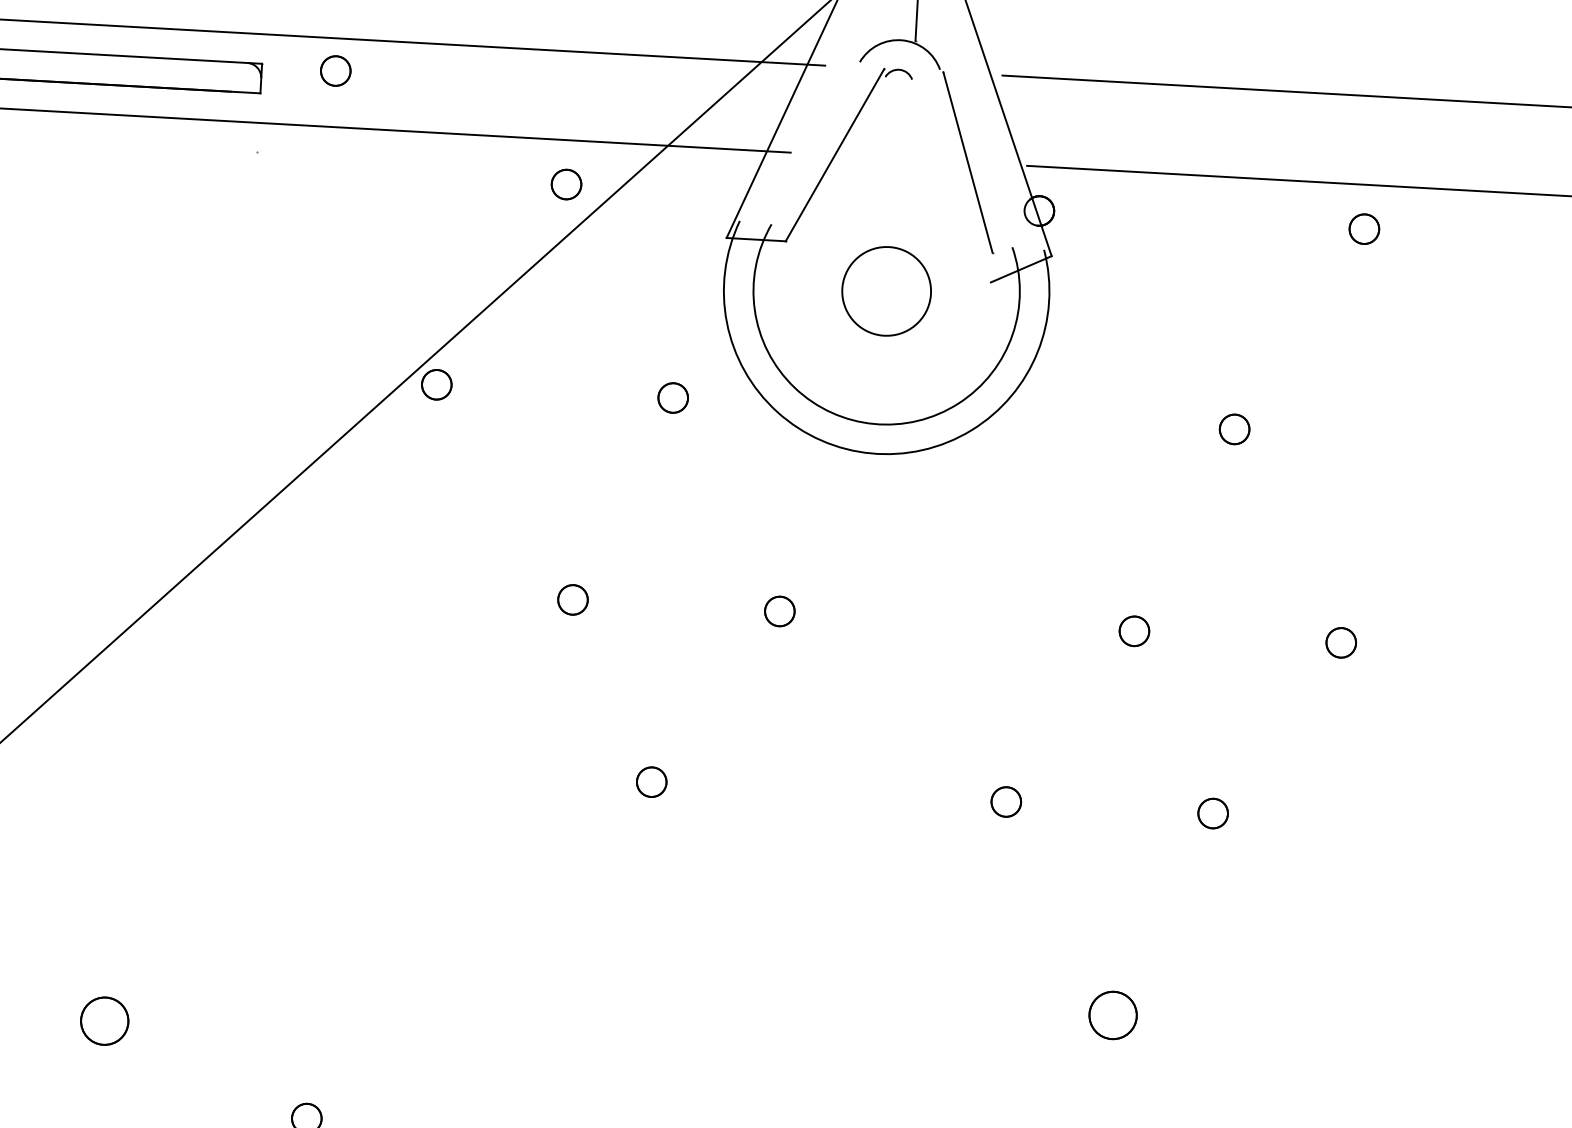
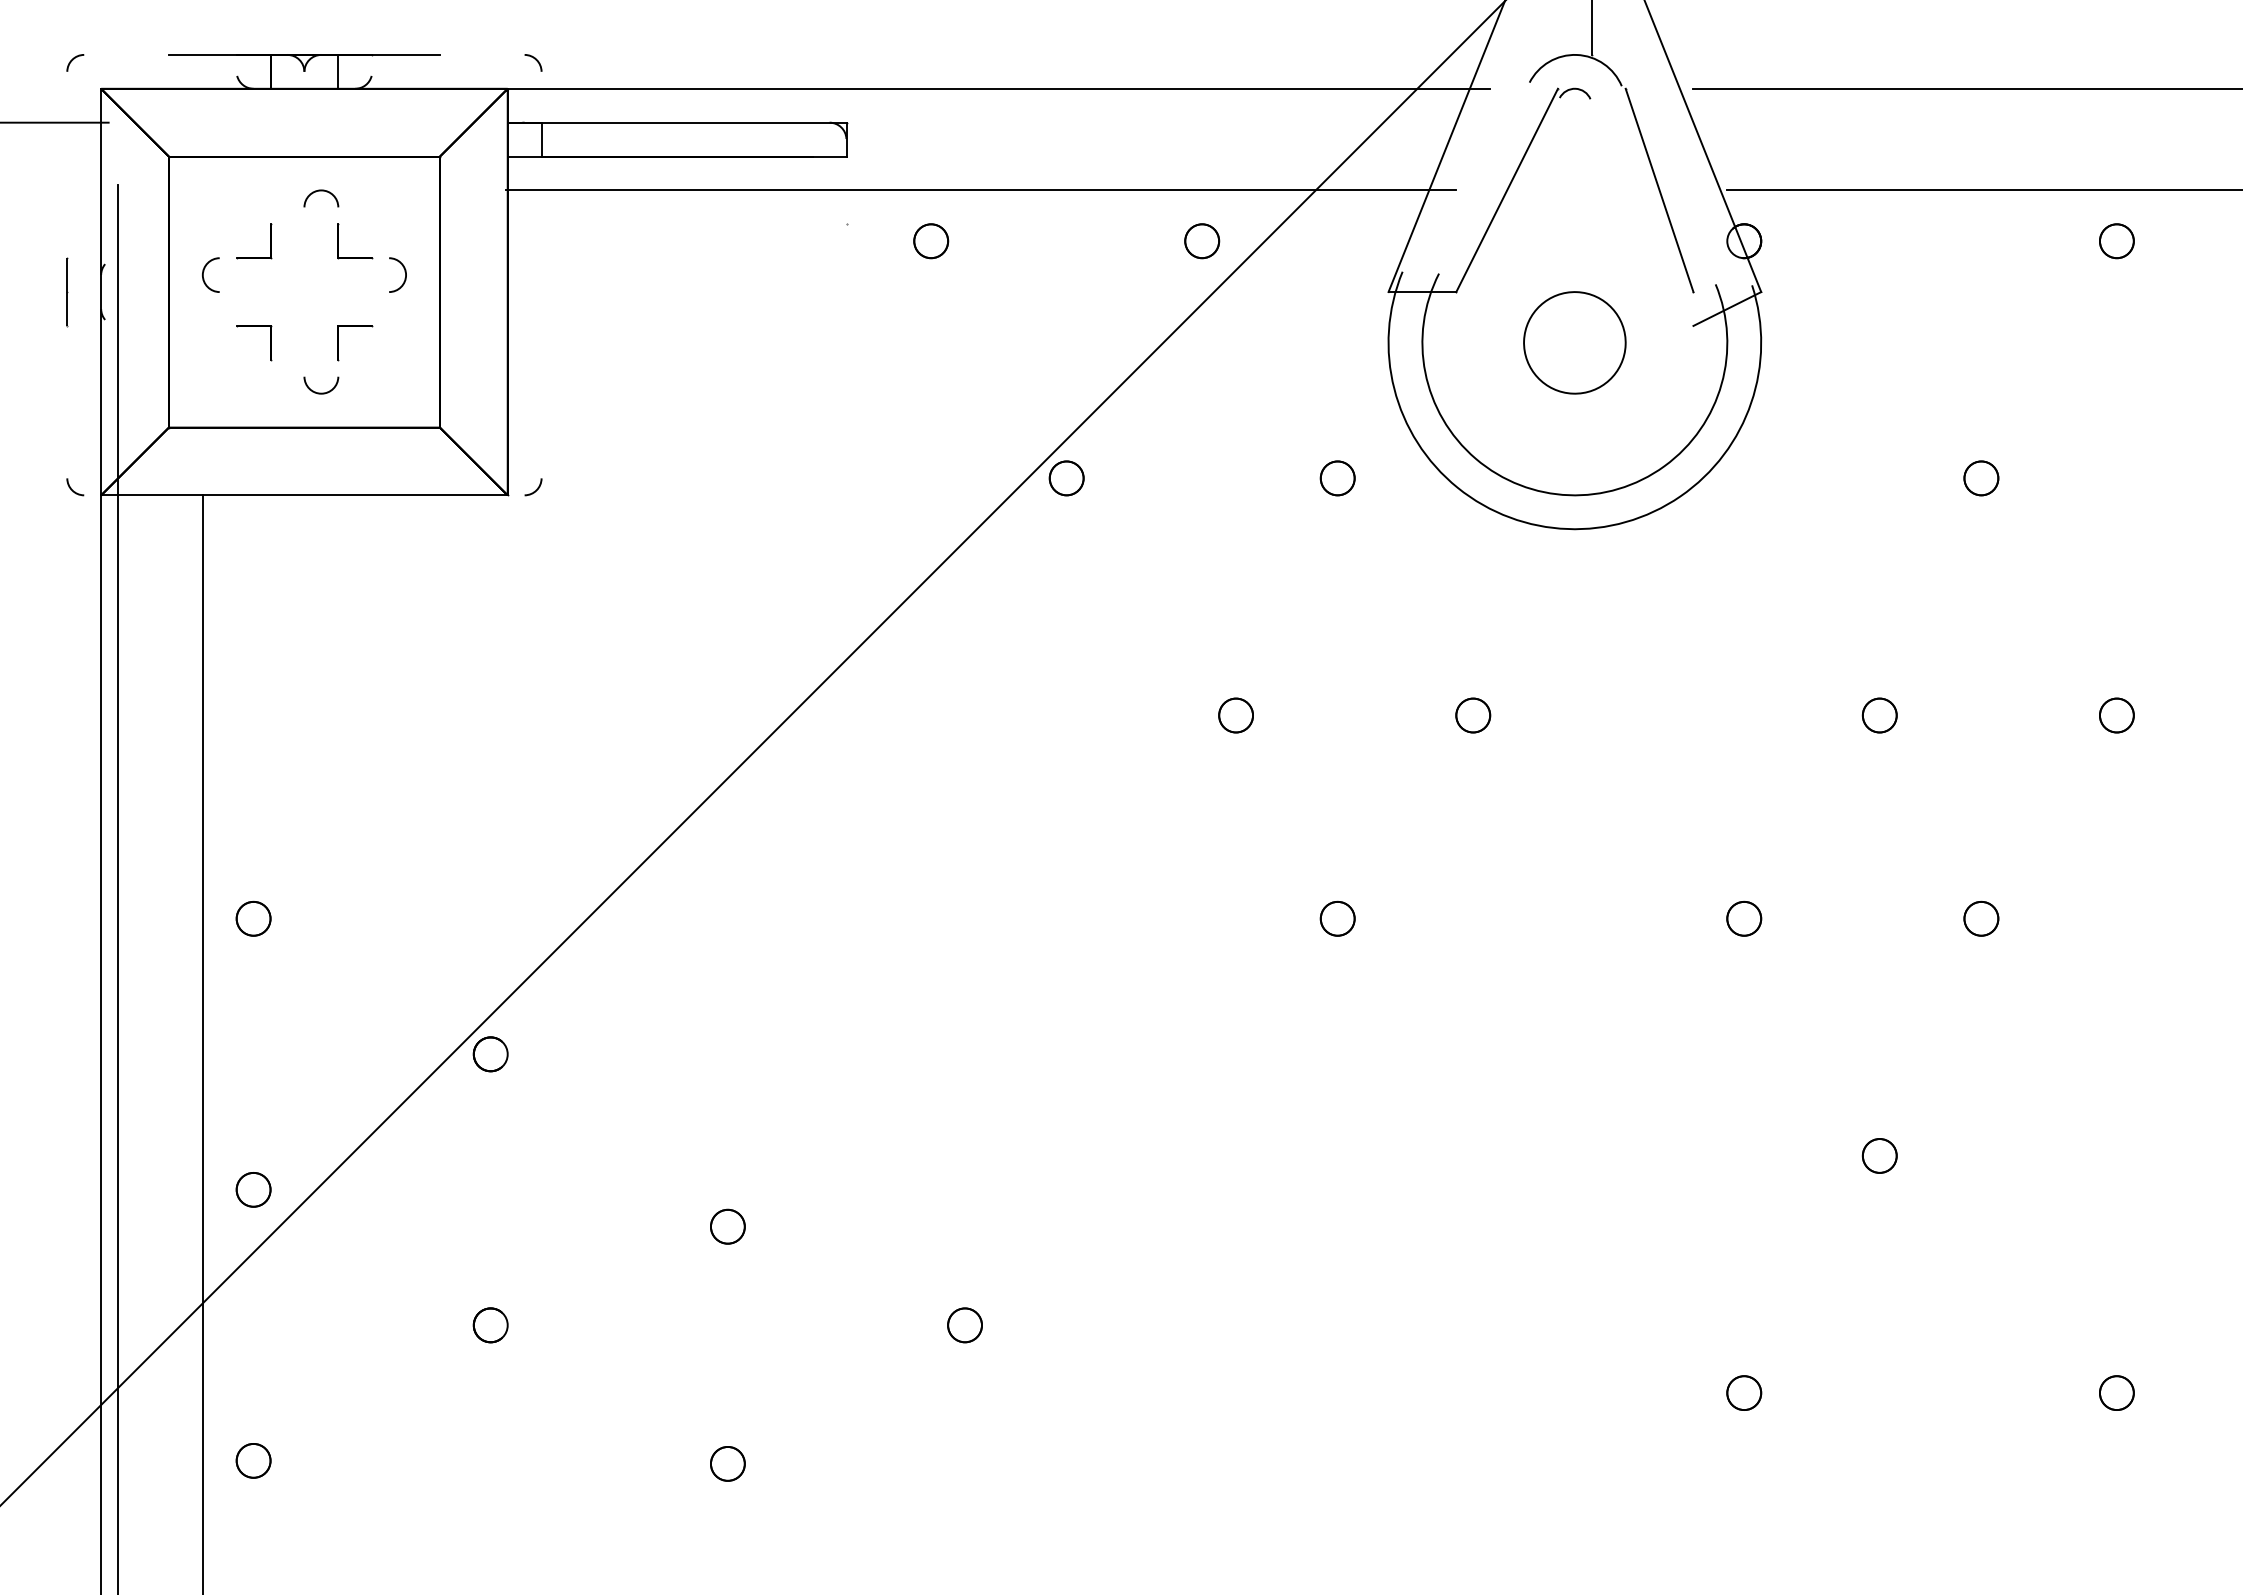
part: (336, 71) -> (931, 241), moved
part: (1112, 1015) -> (1879, 1155), size x0.62
part: (104, 1020) -> (727, 1226), size x0.62

